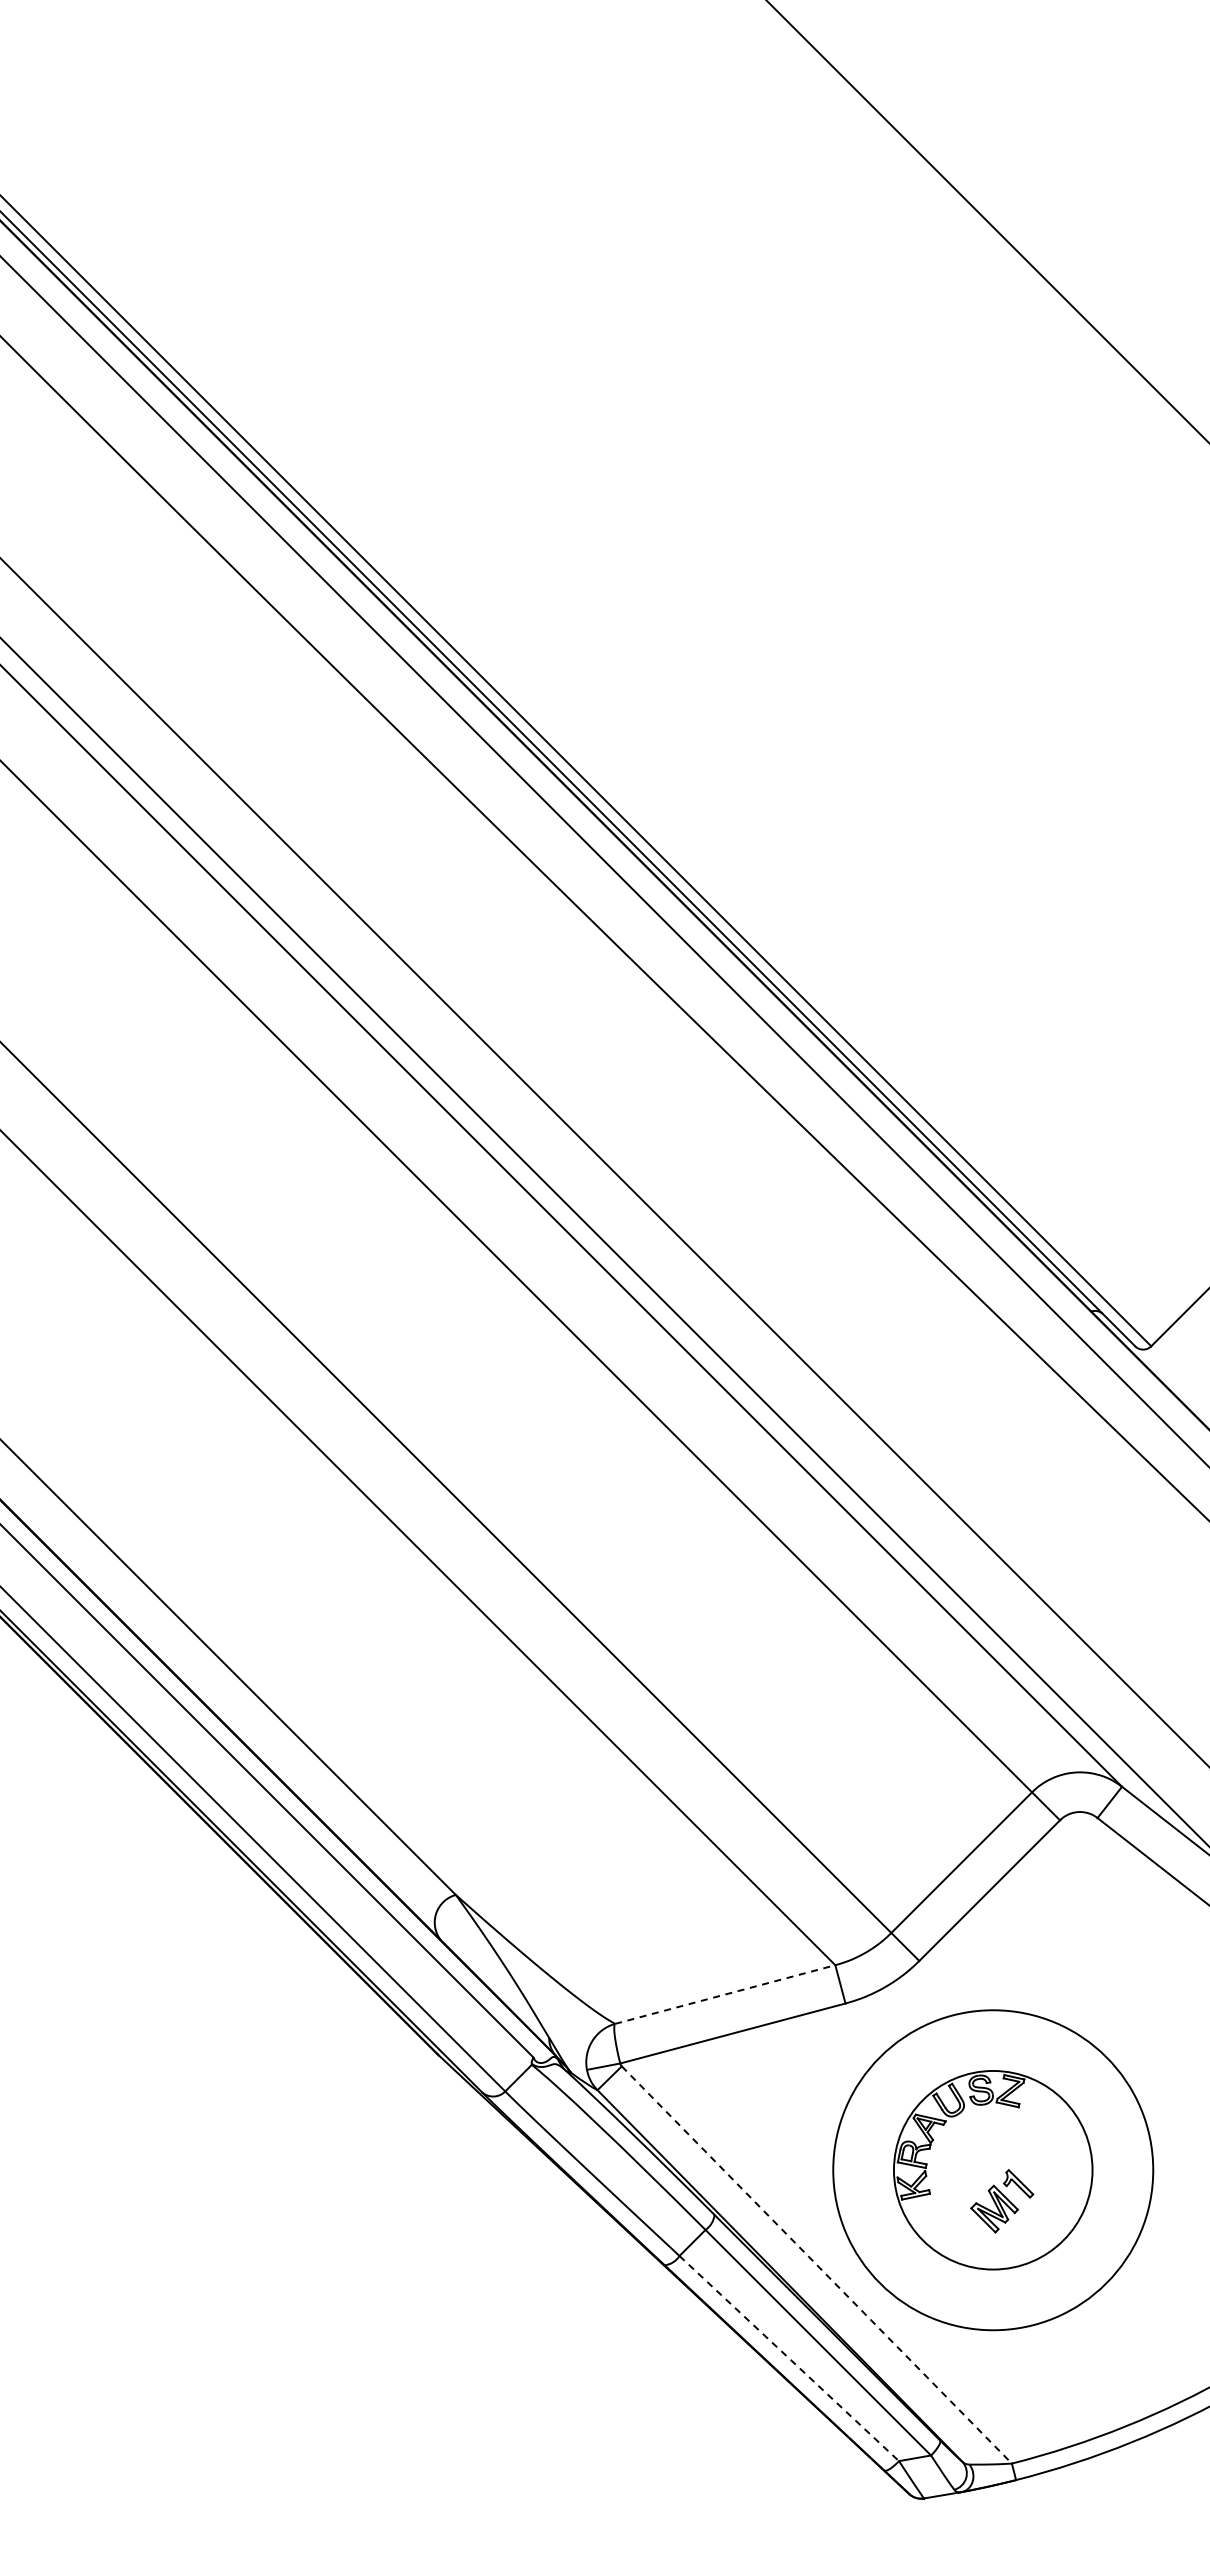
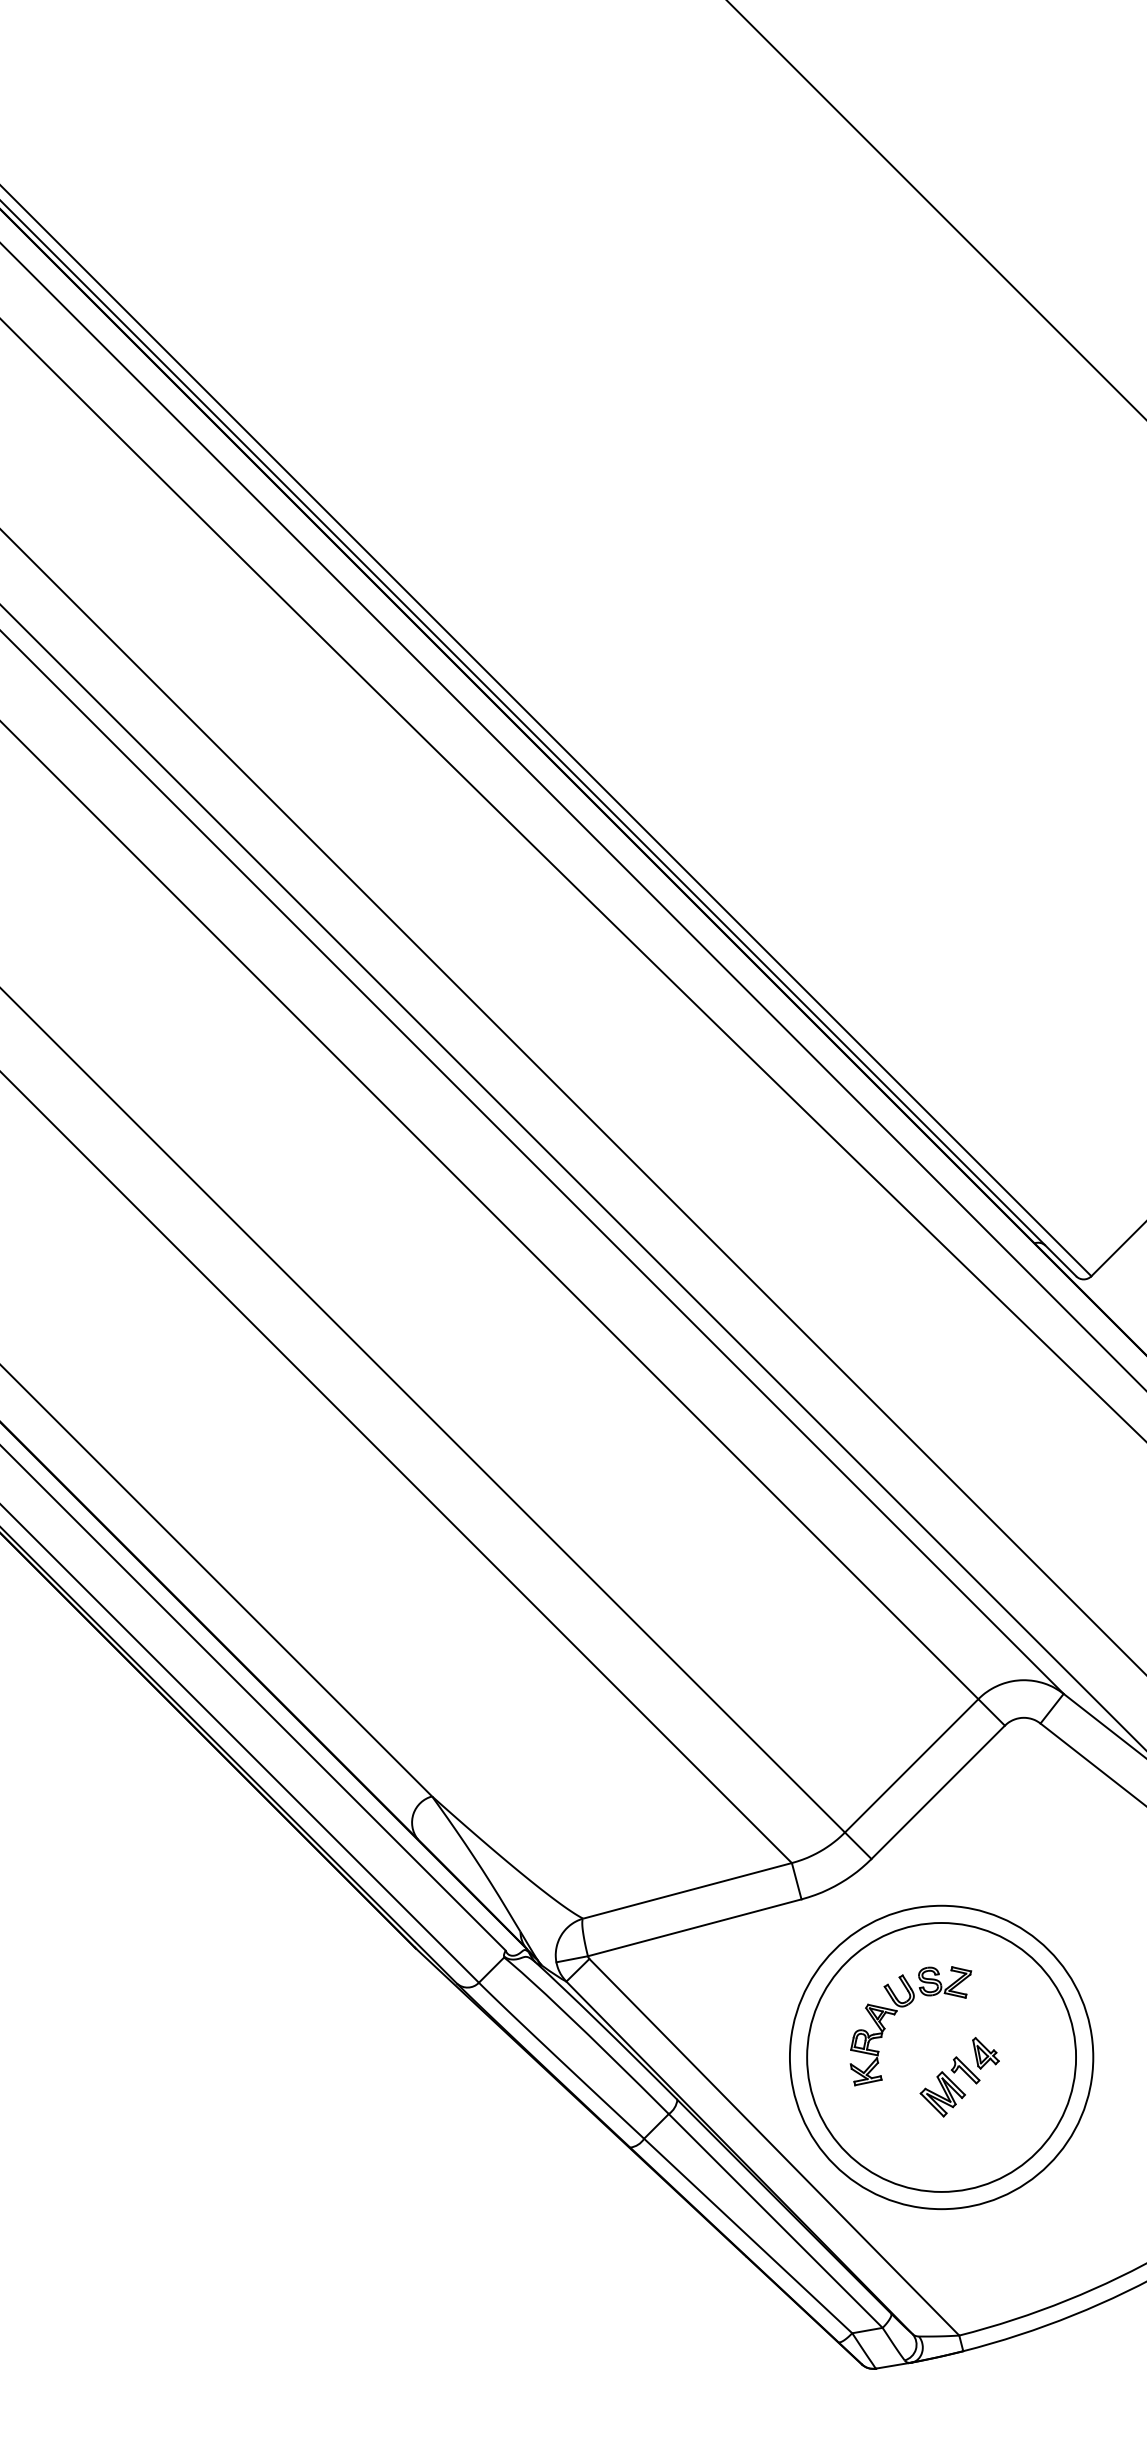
line: (724, 1994) -> (686, 1890), dashed -> solid
part: (1039, 2165) -> (985, 2052), added
circle: (993, 2170) -> (941, 2057), size x1.43
line: (817, 2265) -> (774, 2147), dashed -> solid
line: (789, 2358) -> (748, 2235), dashed -> solid

